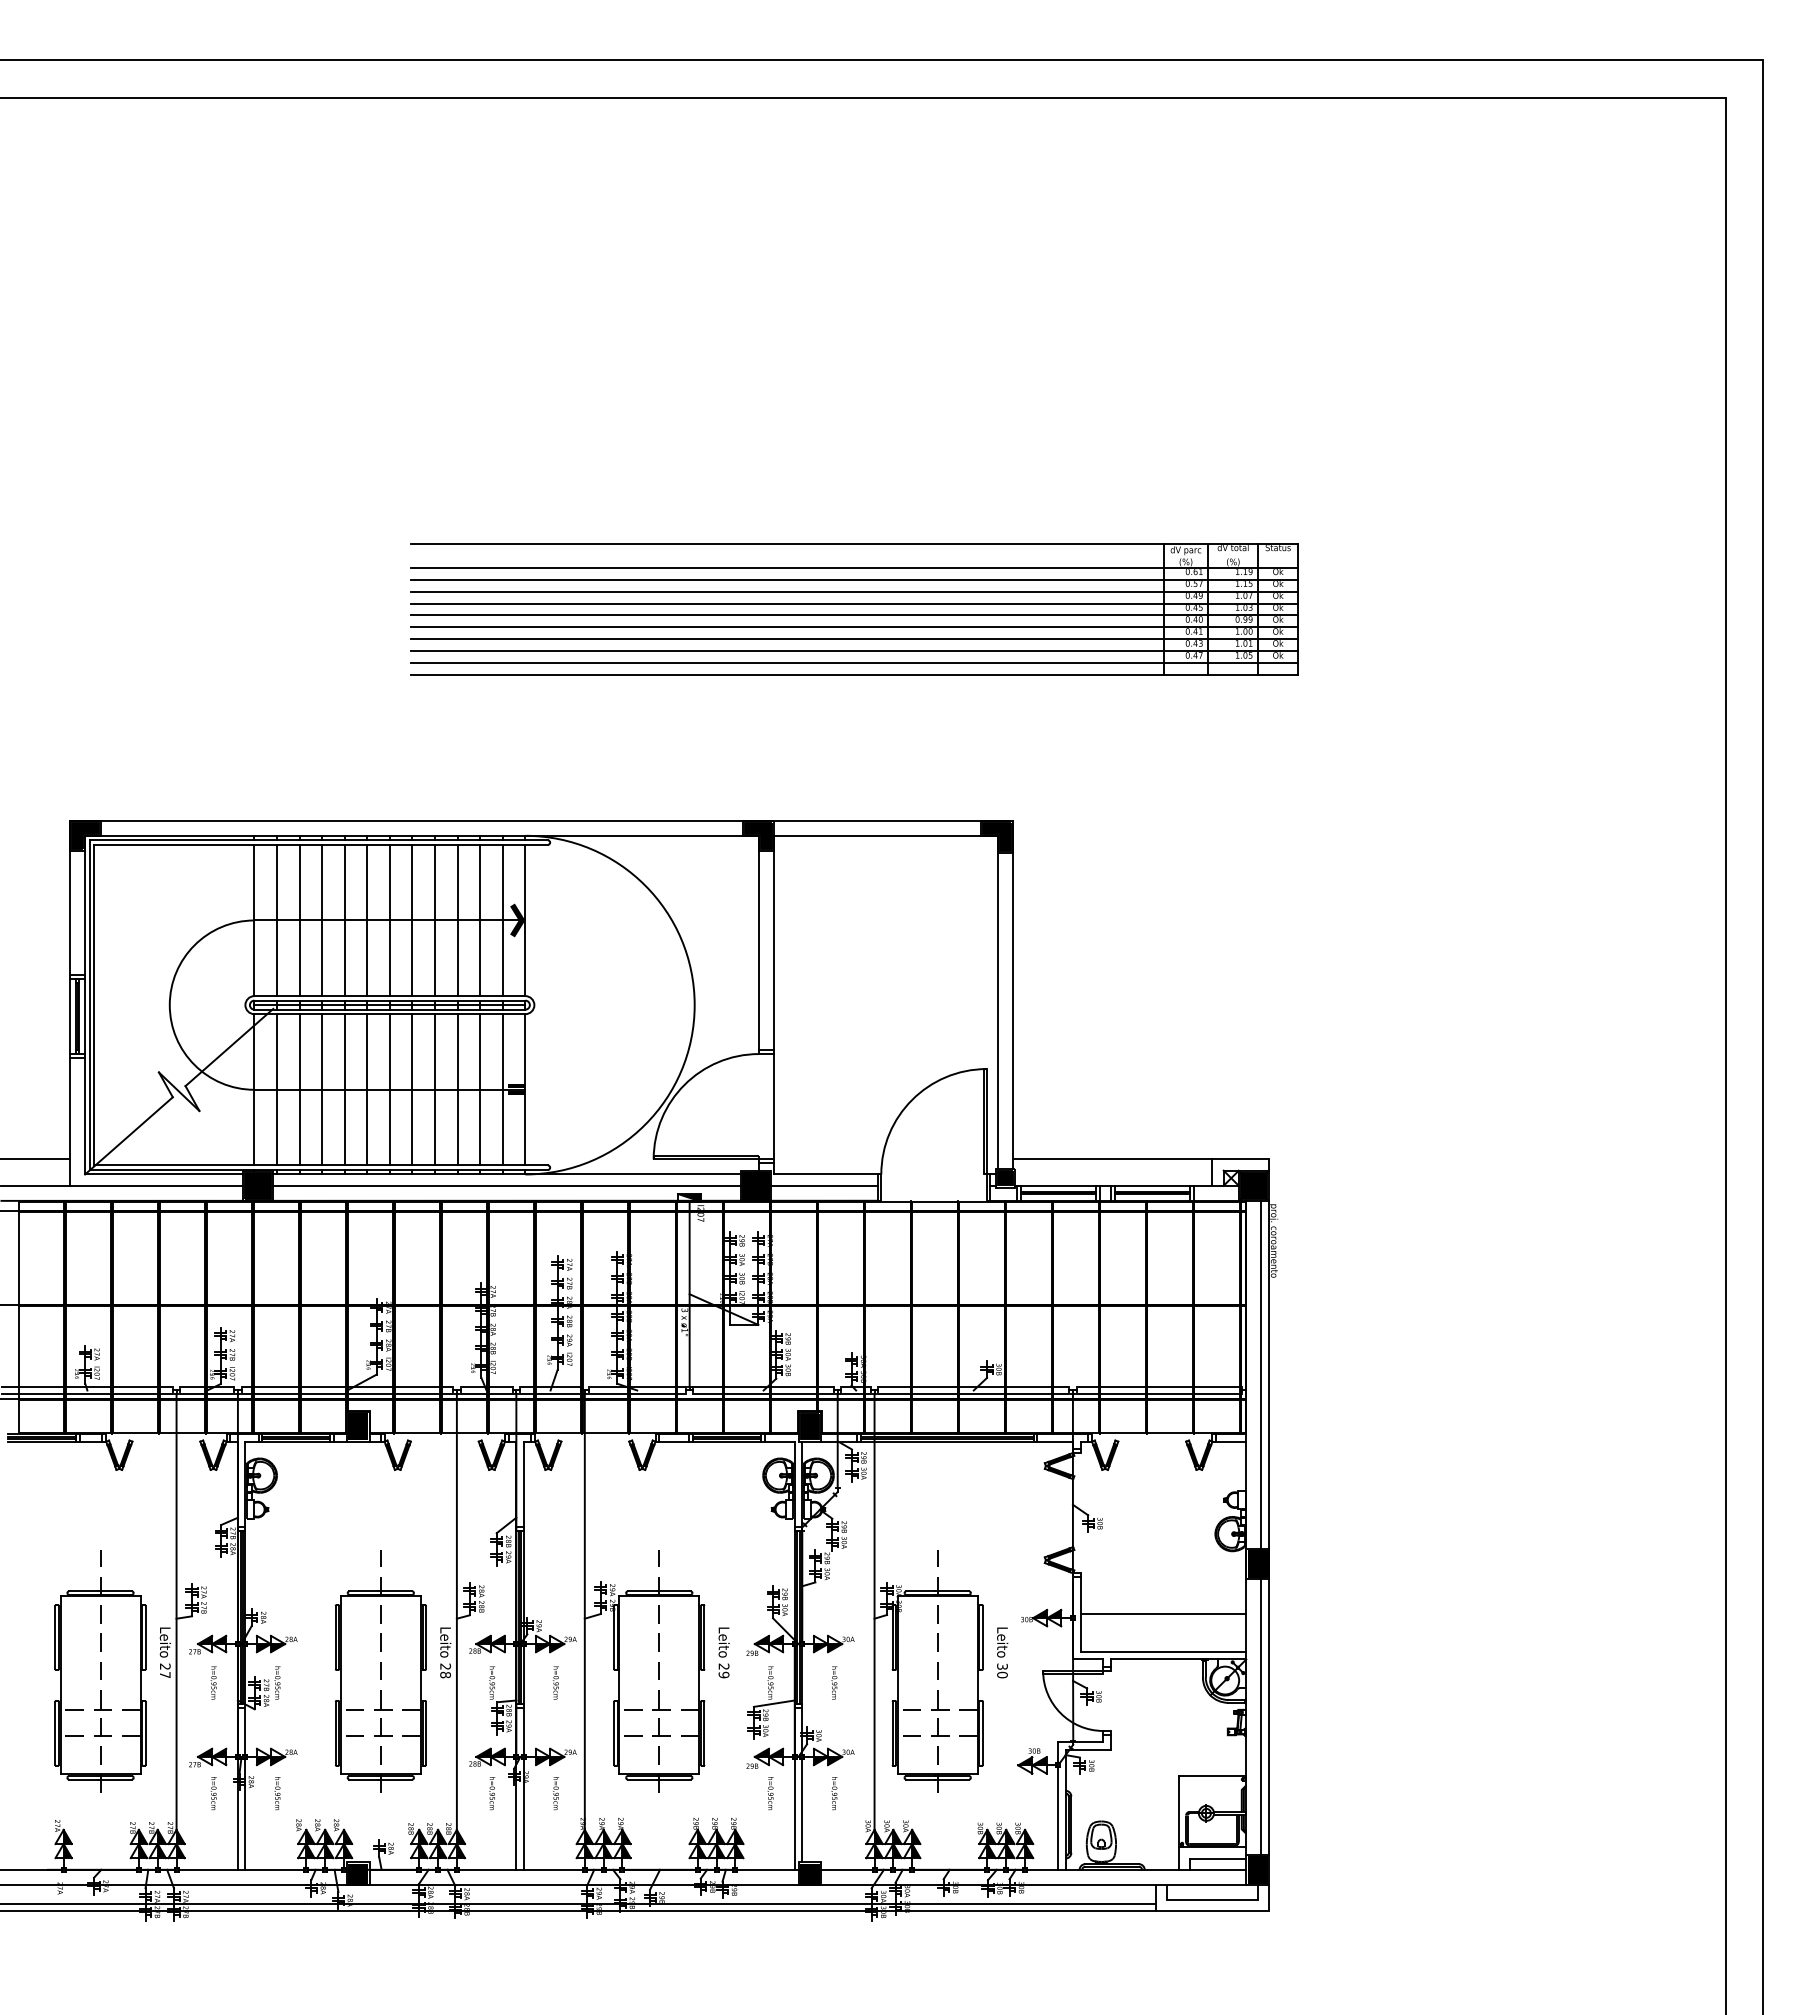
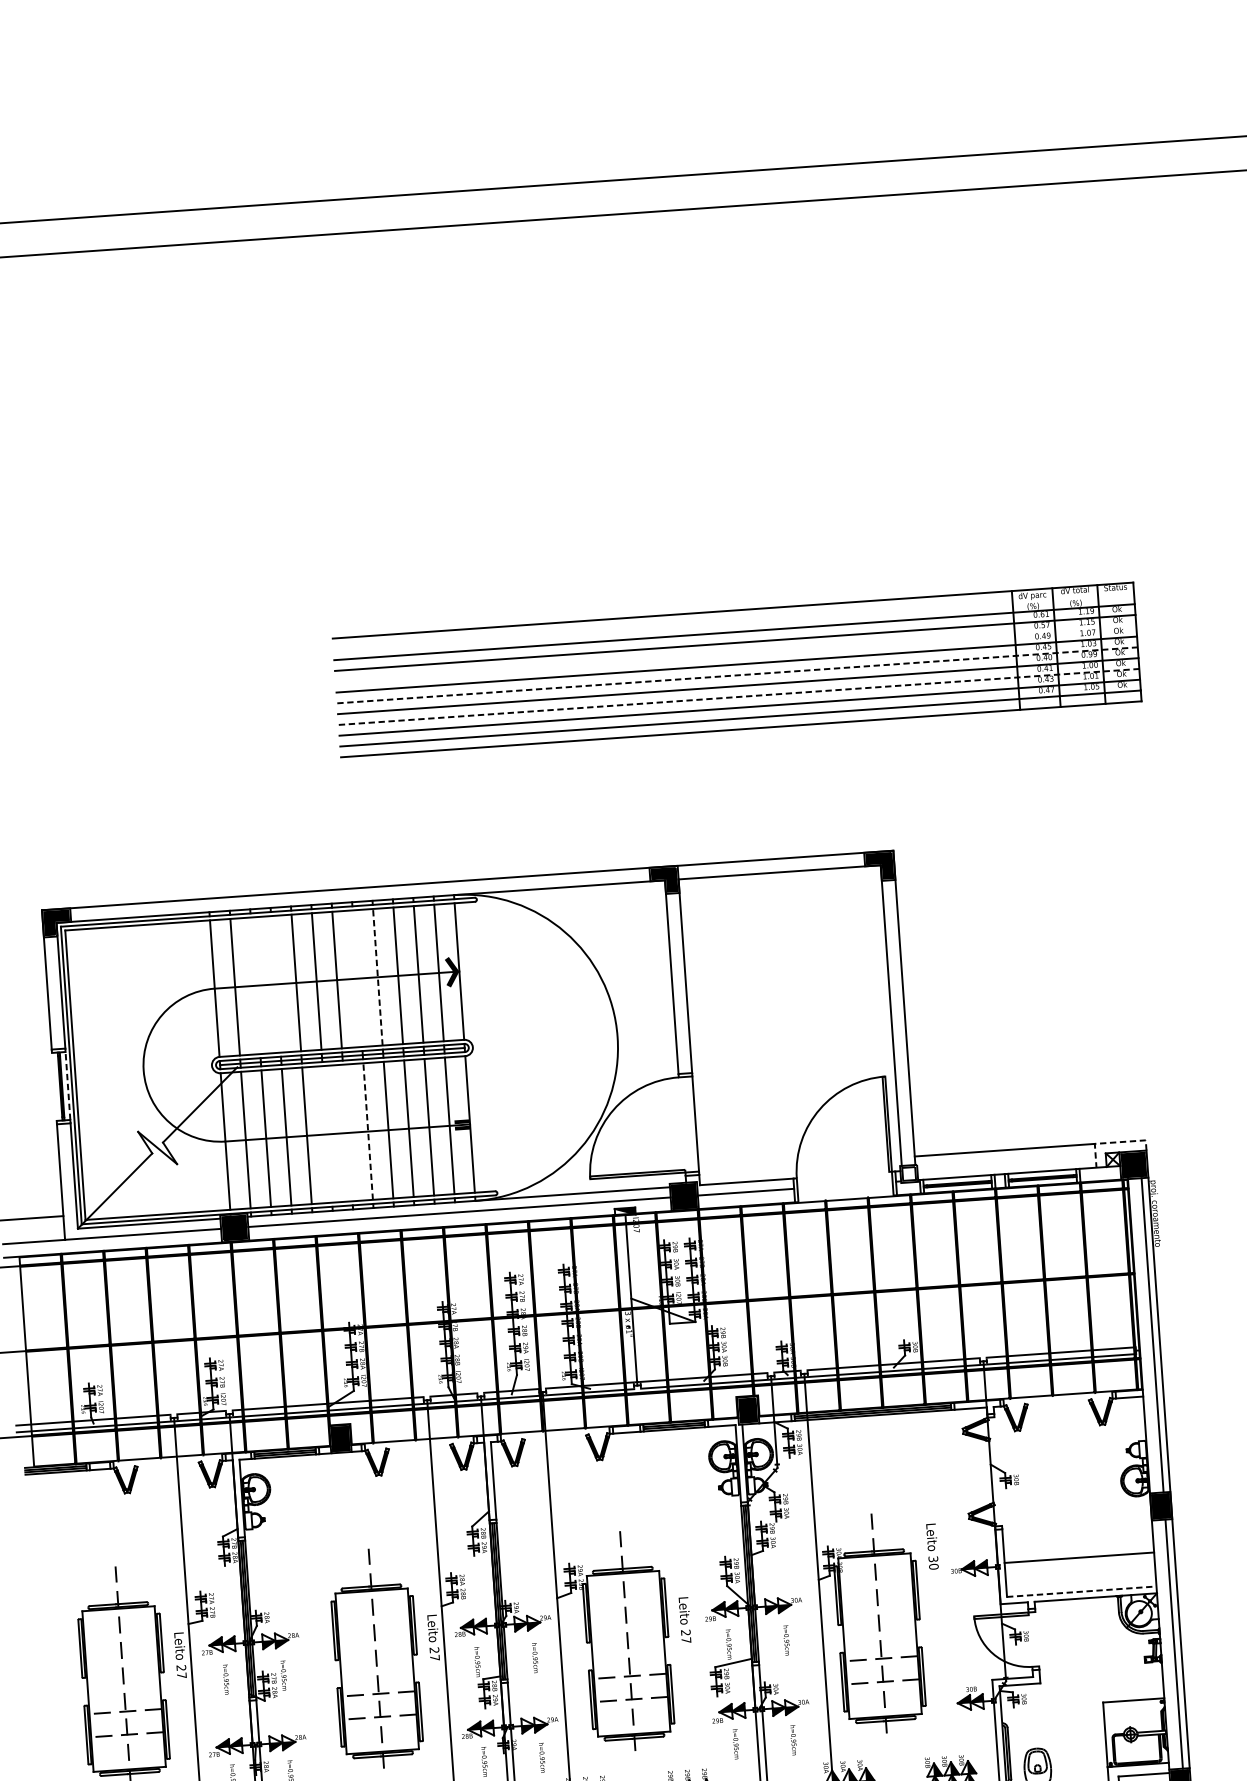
line: (854, 591) -> (735, 653), removed
line: (855, 615) -> (738, 675), solid -> dashed
line: (855, 639) -> (739, 697), solid -> dashed
line: (299, 920) -> (255, 985), removed
line: (322, 920) -> (276, 984), removed
line: (412, 920) -> (357, 978), removed
line: (435, 920) -> (378, 977), solid -> dashed
line: (70, 1016) -> (54, 1086), removed
line: (85, 1016) -> (68, 1086), solid -> dashed
line: (367, 1089) -> (327, 1134), removed
line: (389, 1089) -> (347, 1132), removed
line: (412, 1089) -> (368, 1131), solid -> dashed
line: (1233, 1159) -> (1113, 1142), solid -> dashed
fill: (1005, 1178) -> (909, 1174), removed
line: (1163, 1651) -> (1081, 1591), solid -> dashed
text: (1002, 1652) -> (932, 1546), moved
text: (445, 1674) -> (434, 1657), 28 -> 27
text: (723, 1674) -> (685, 1639), 29 -> 27

